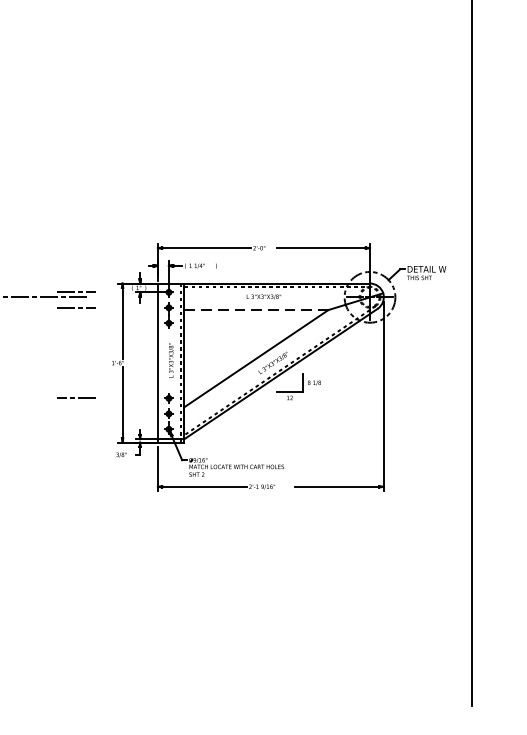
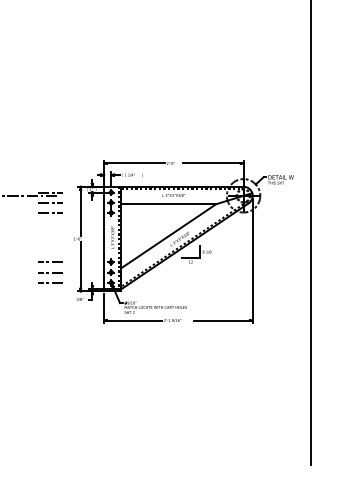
line: (257, 310) -> (169, 204), dashed -> solid
line: (76, 322) -> (50, 212), added
line: (76, 413) -> (50, 272), added
line: (76, 429) -> (50, 282), added

